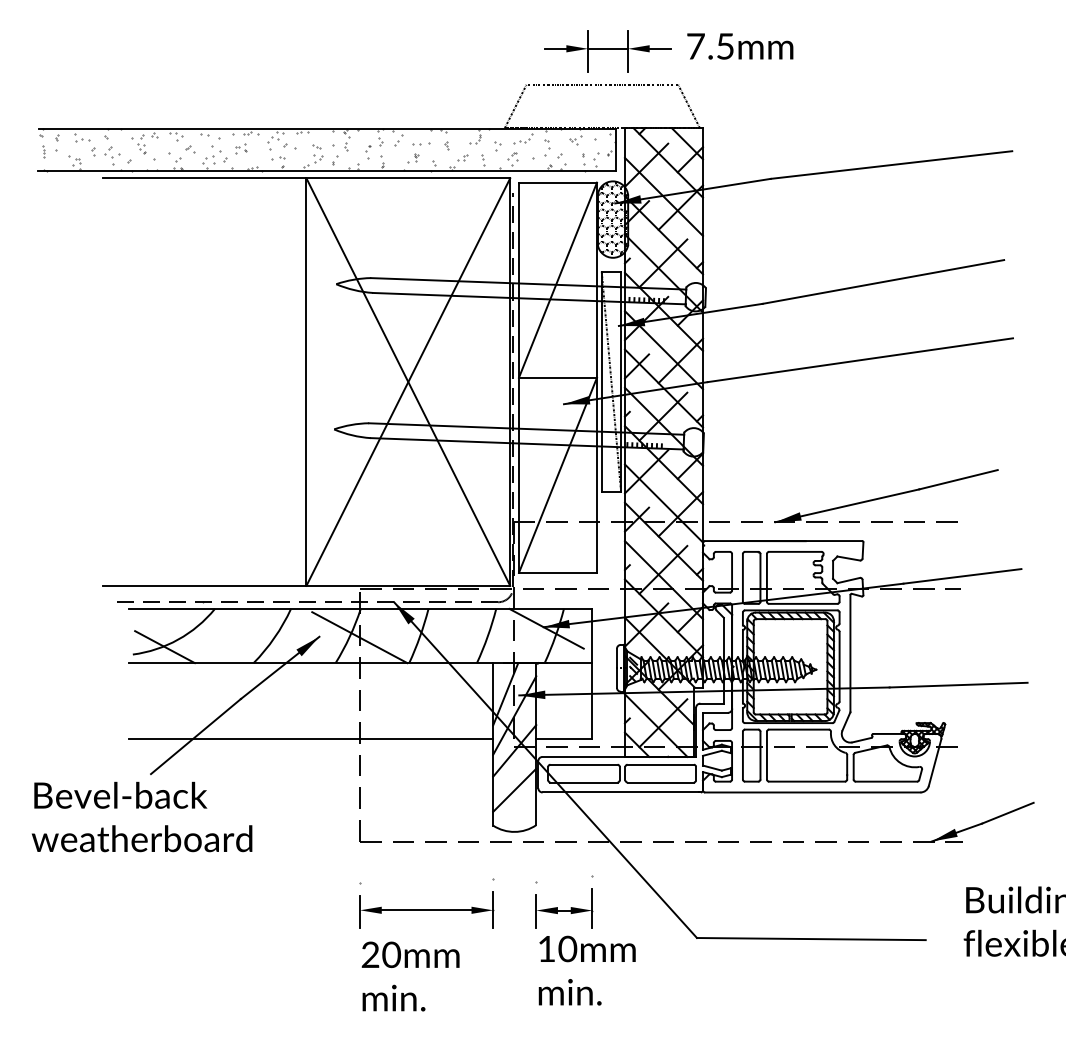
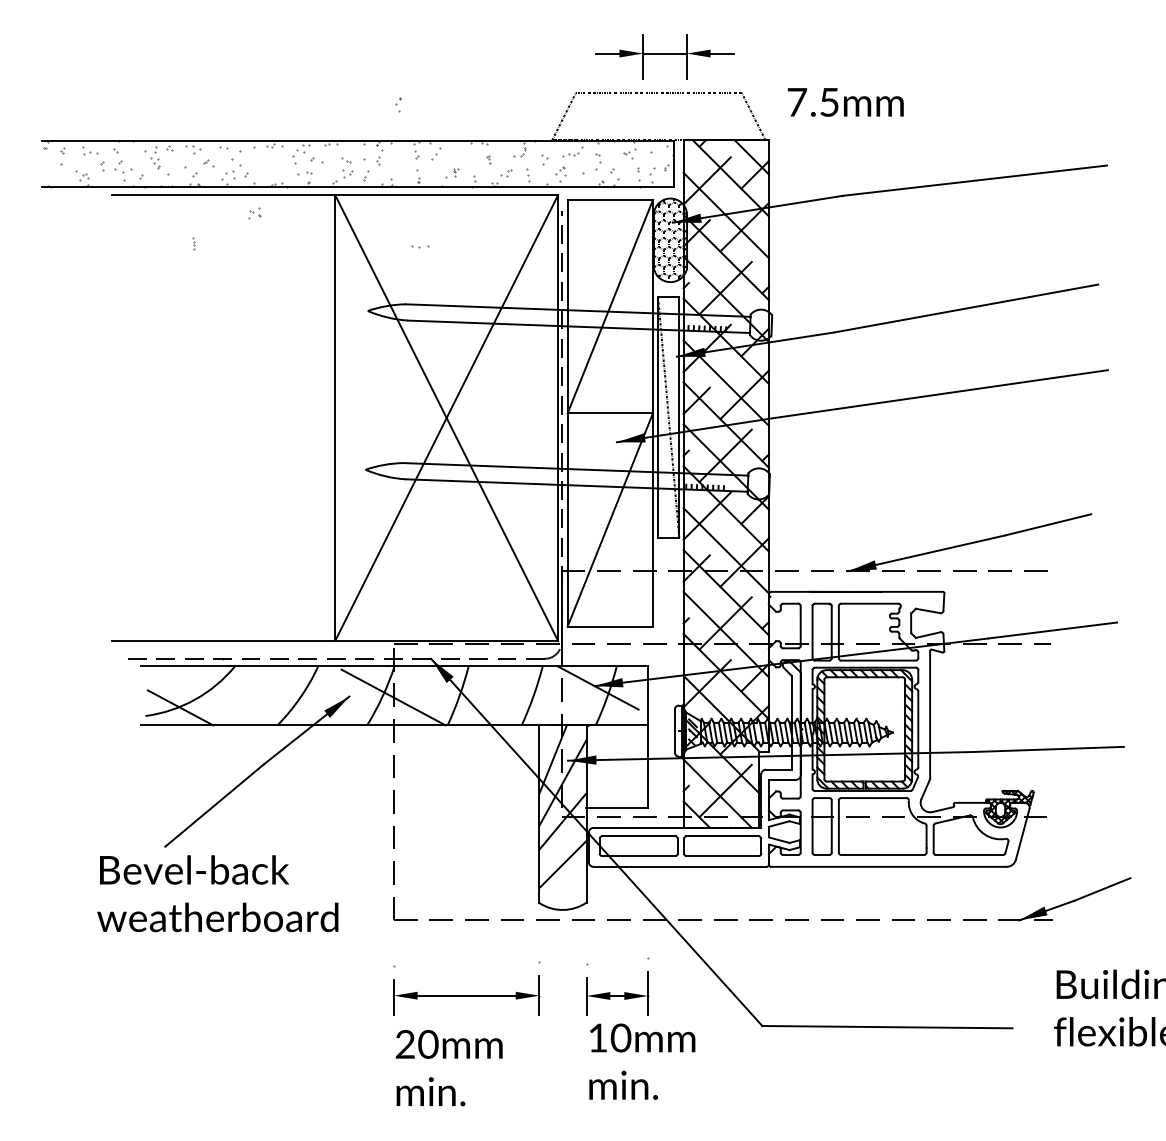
text: (740, 46) -> (846, 102), moved
part: (421, 143) -> (420, 245), moved
part: (241, 148) -> (255, 212), moved
part: (43, 151) -> (193, 243), moved
part: (368, 152) -> (398, 105), moved
line: (310, 738) -> (339, 807), removed
text: (141, 816) -> (217, 893), moved

